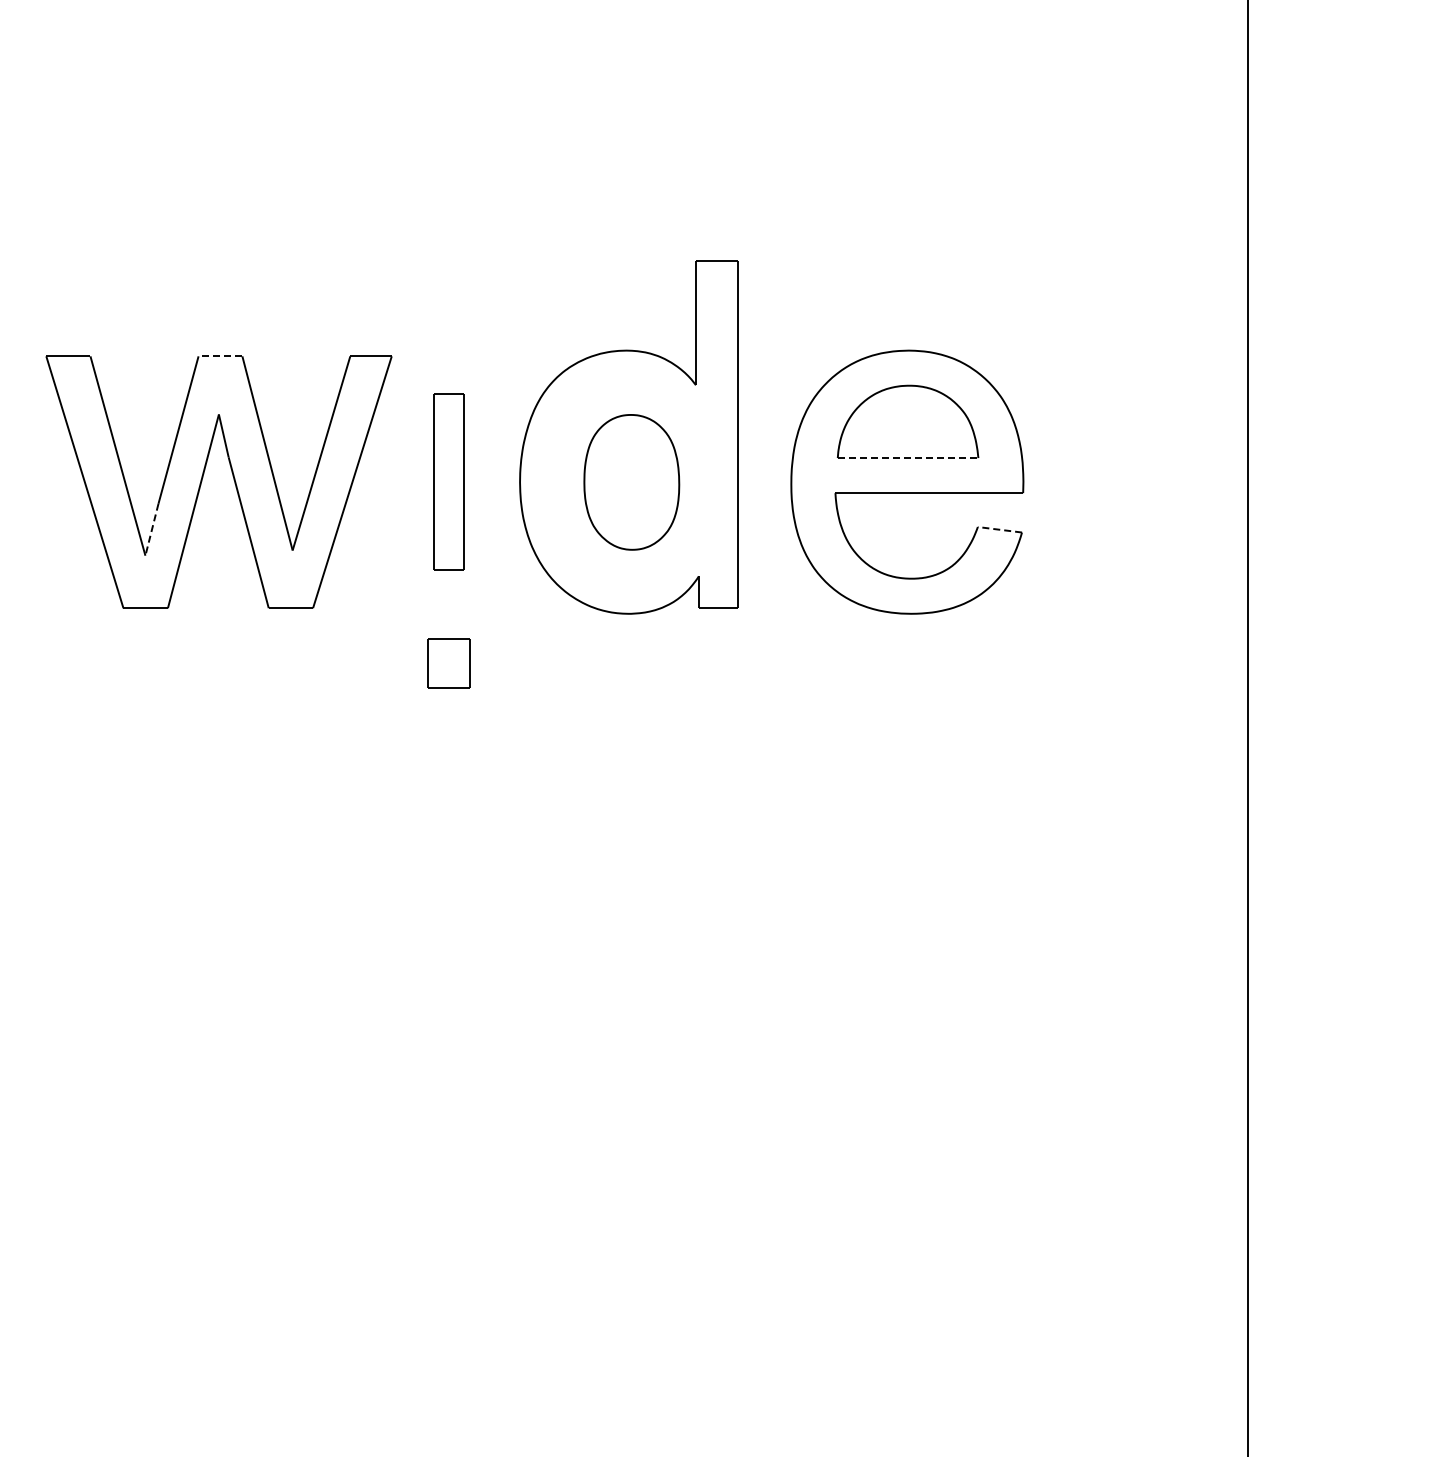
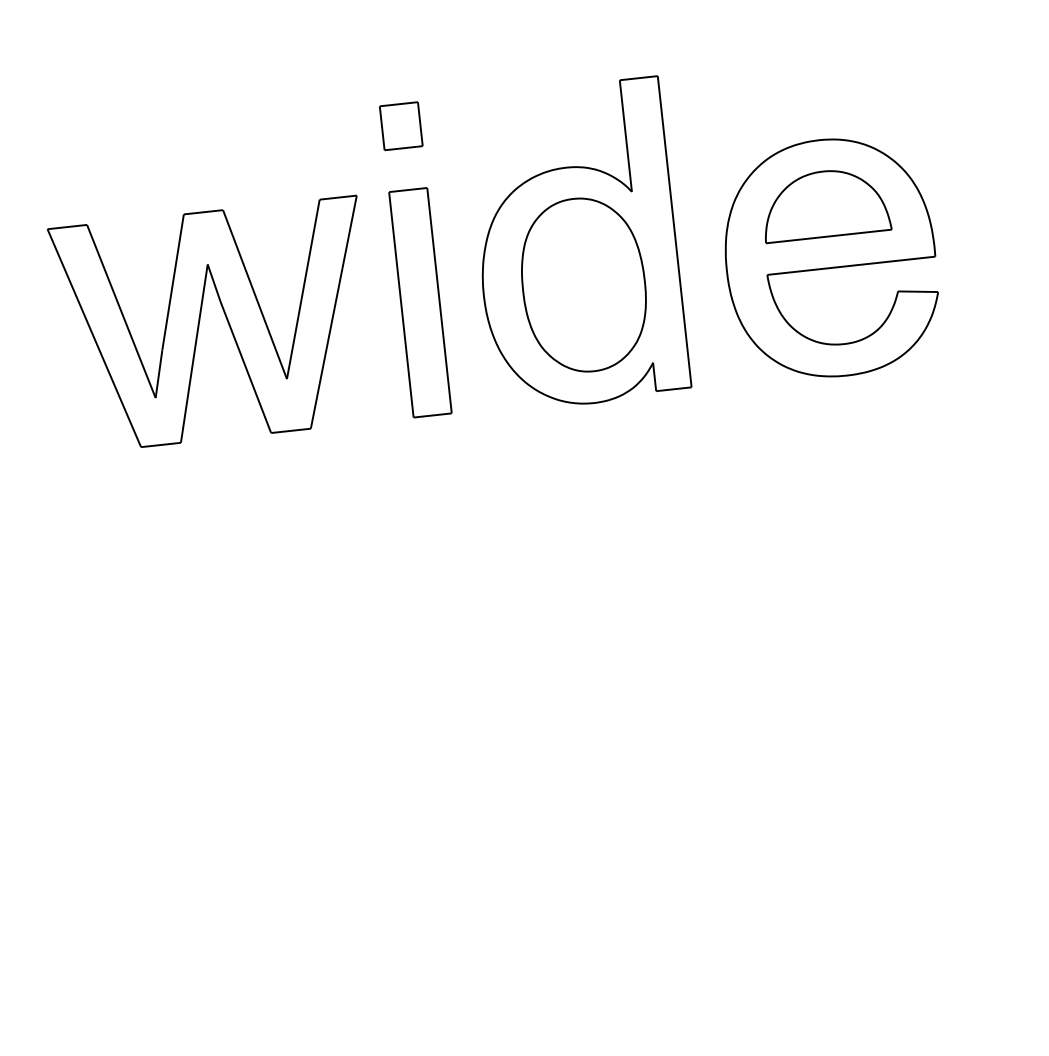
line: (220, 356) -> (203, 212), dashed -> solid
line: (908, 458) -> (829, 236), dashed -> solid
part: (448, 481) -> (419, 302), size x1.43
part: (631, 482) -> (583, 285), size x1.43
line: (151, 529) -> (158, 373), dashed -> solid
line: (999, 529) -> (917, 291), dashed -> solid
part: (448, 663) -> (400, 126), moved

